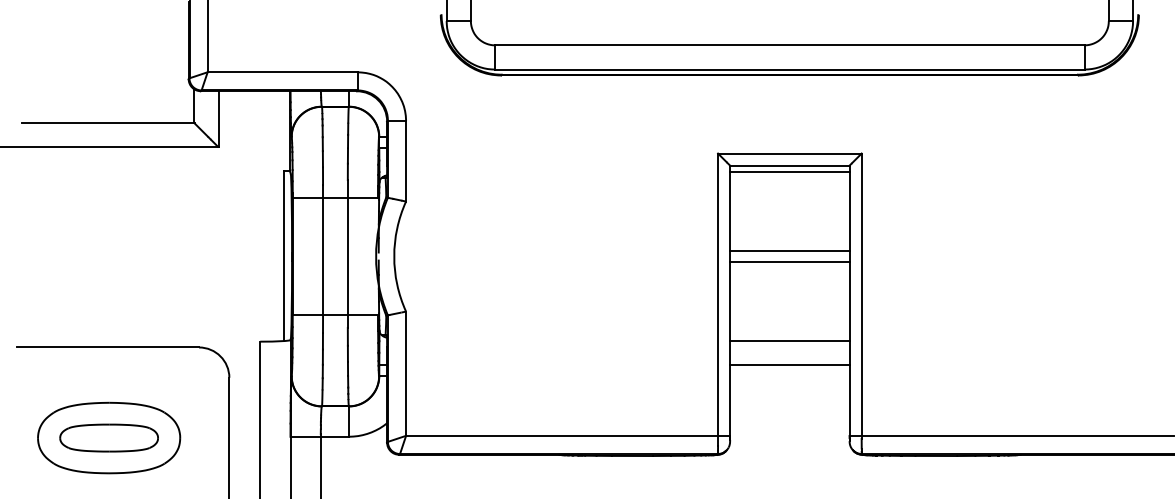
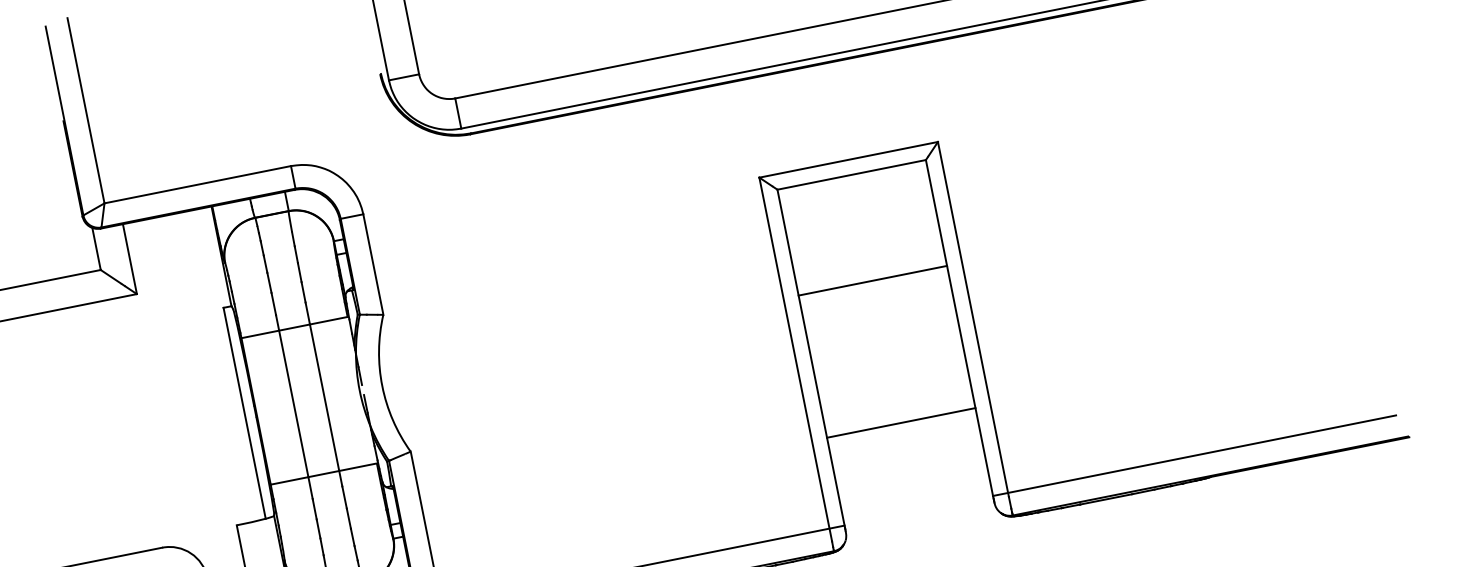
line: (789, 172) -> (852, 183), removed
line: (789, 262) -> (875, 295), removed
line: (789, 340) -> (894, 392), removed

